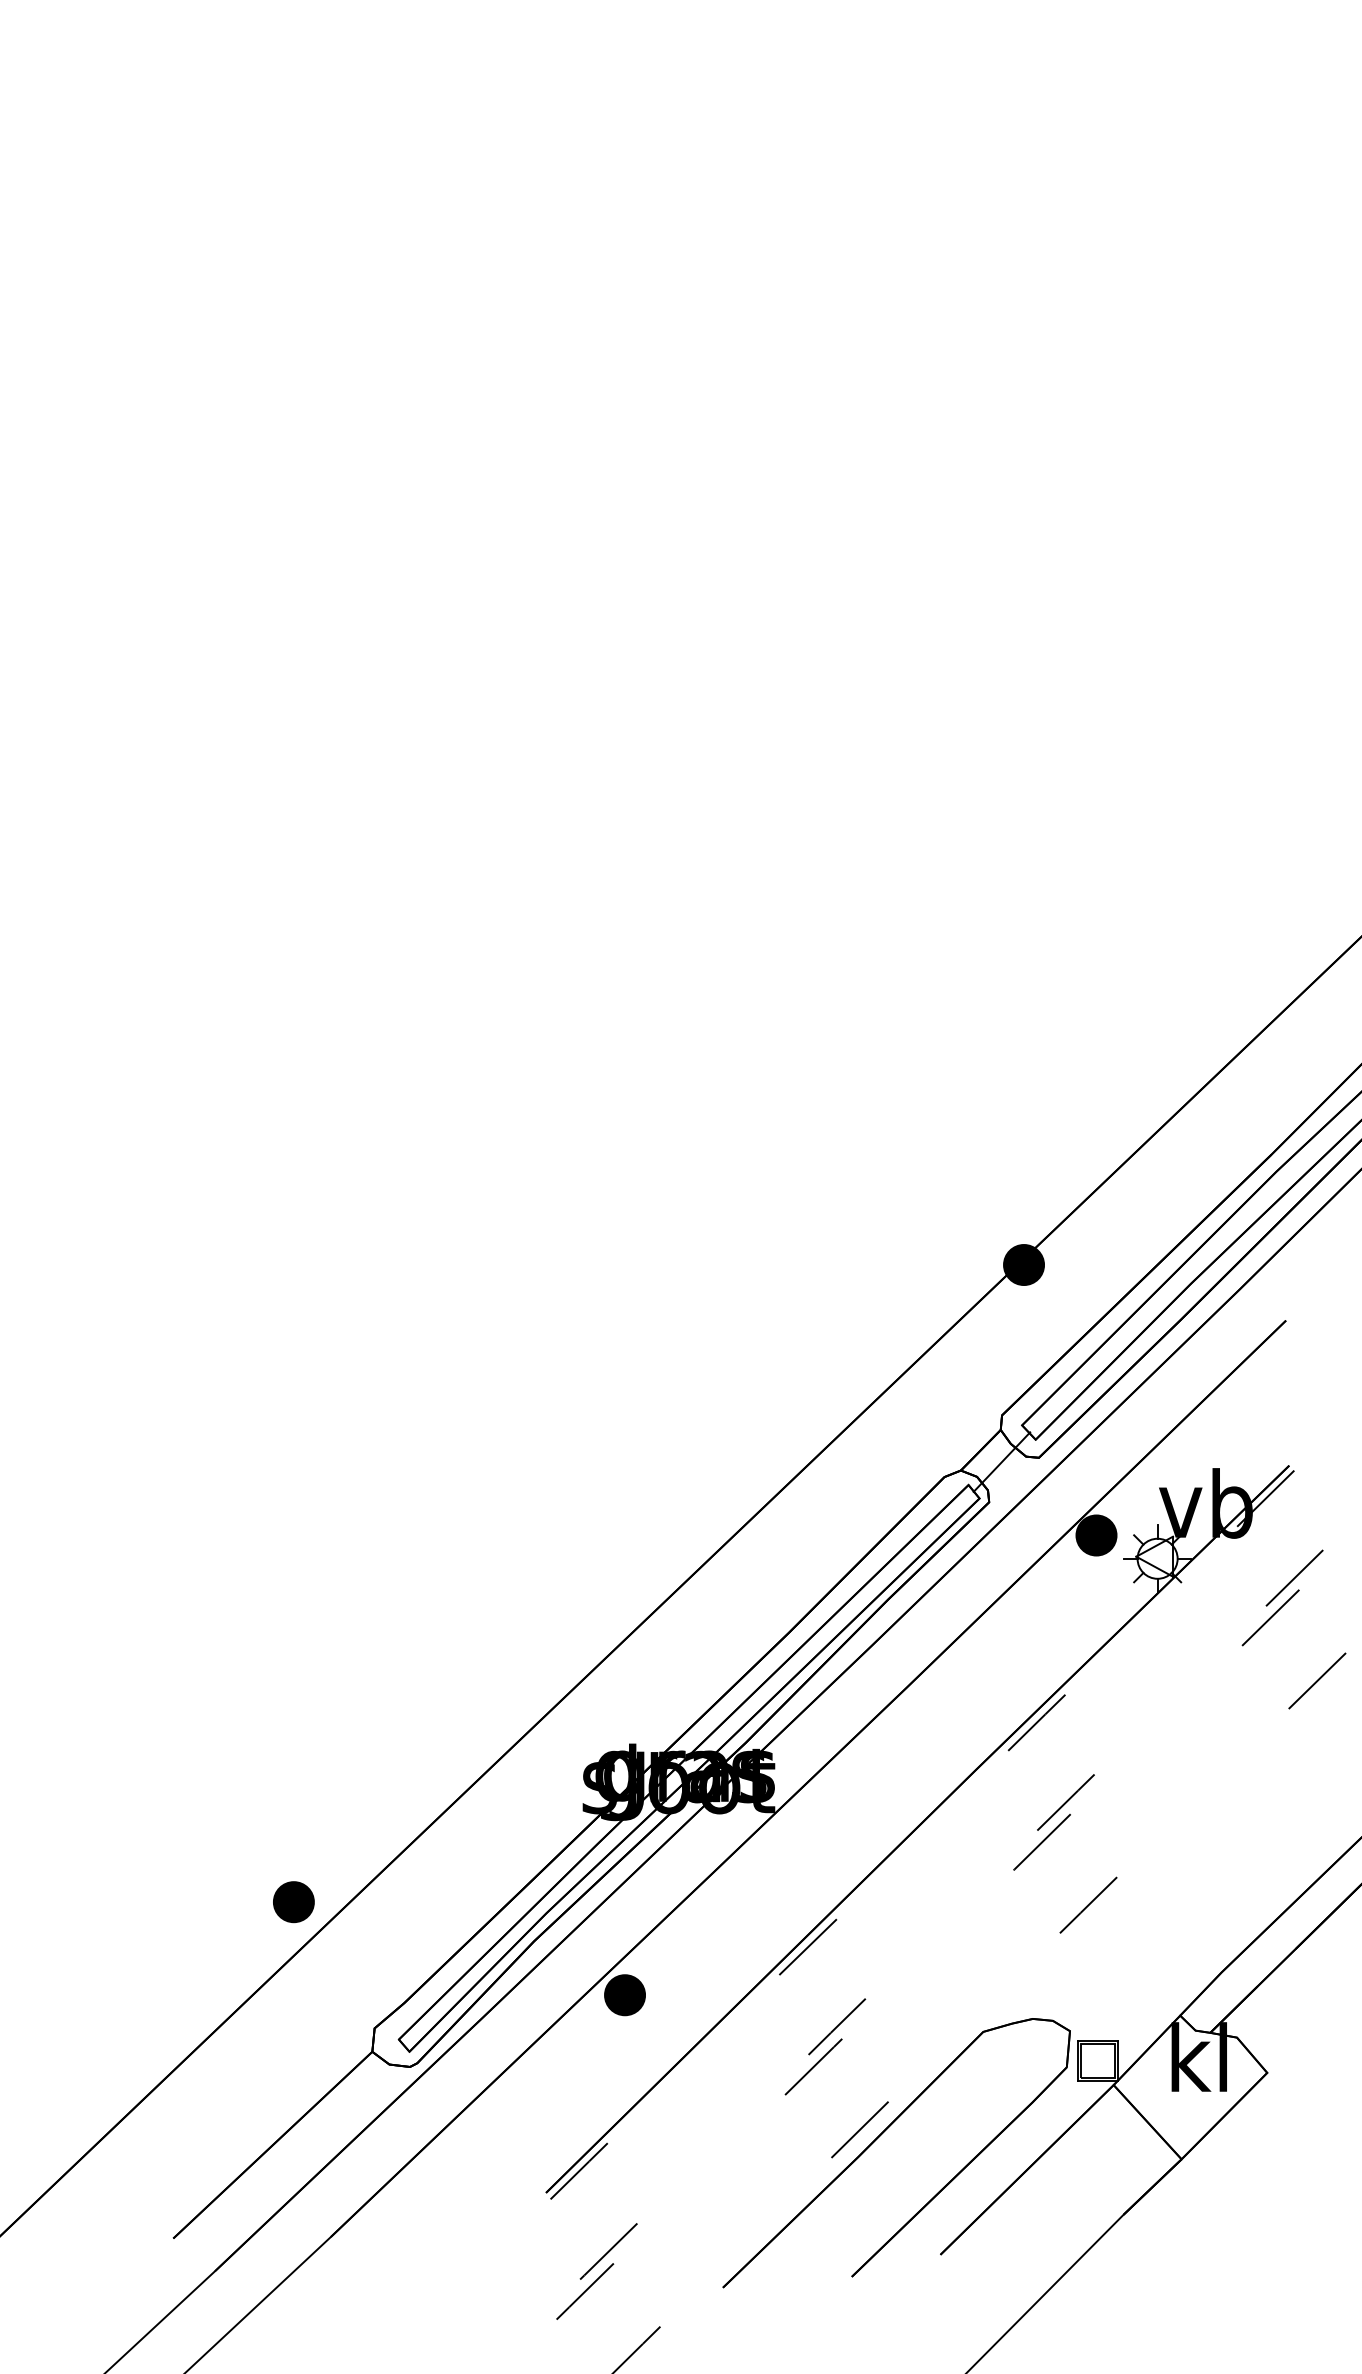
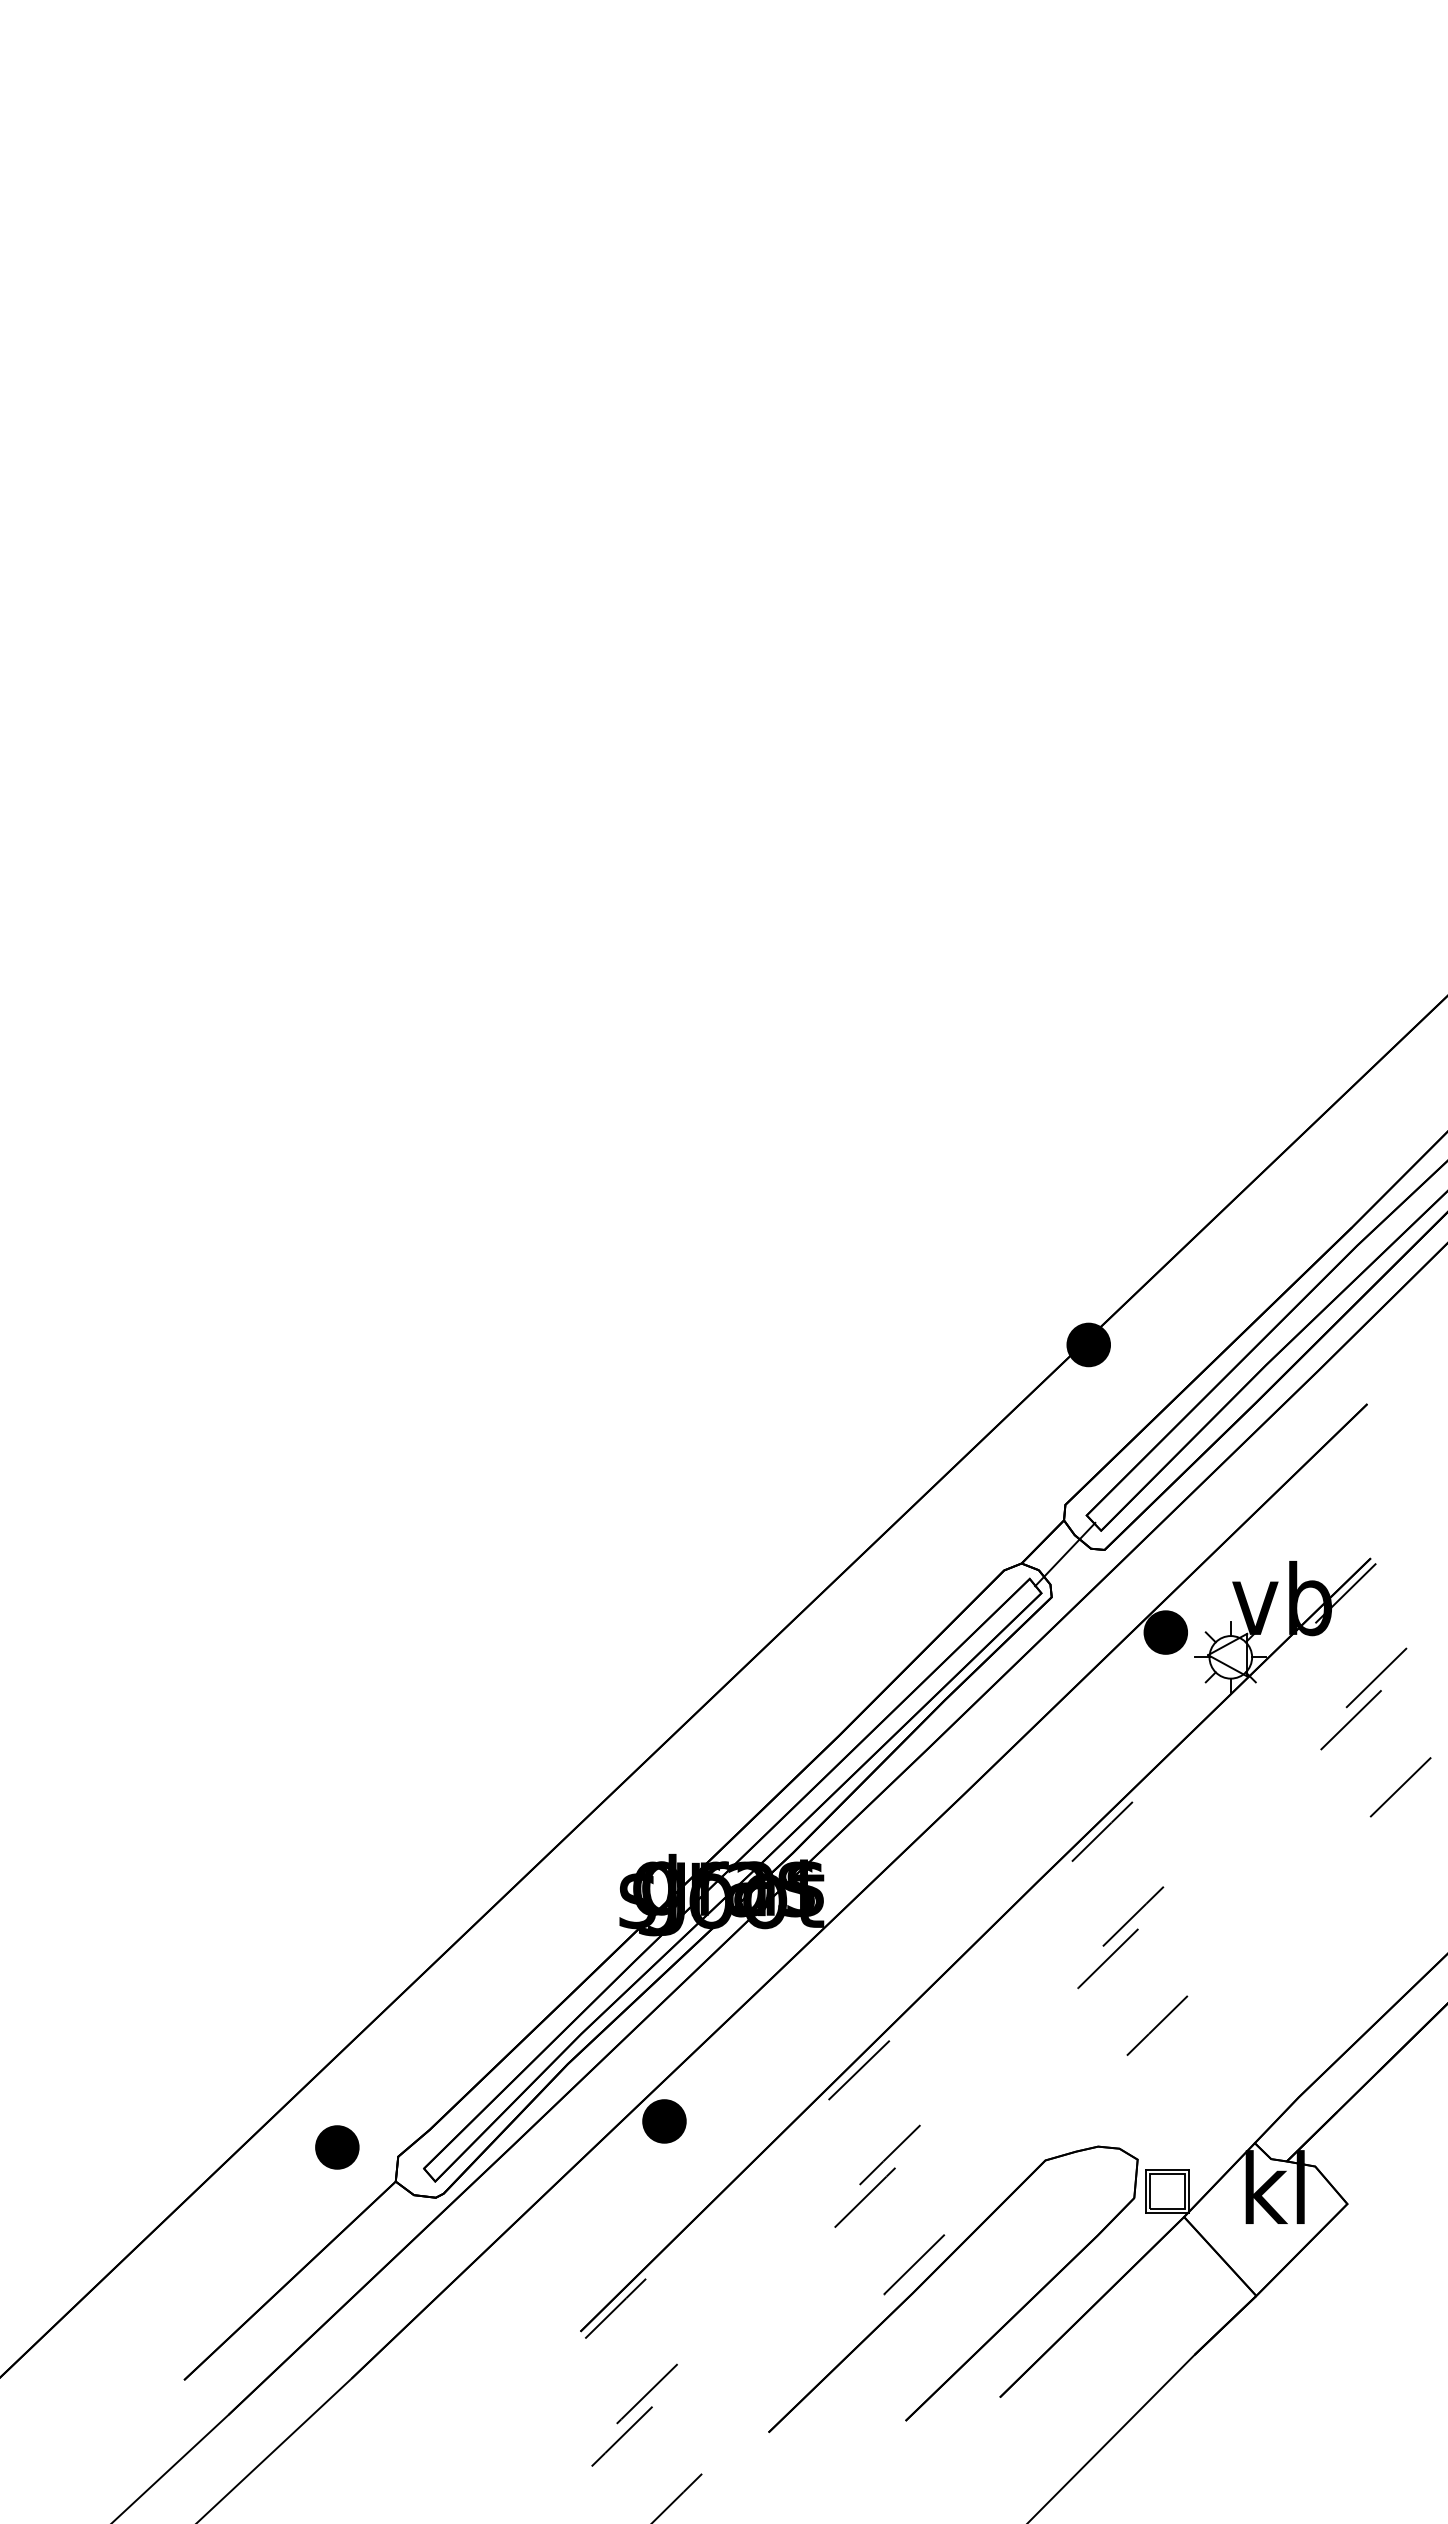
part: (294, 1902) -> (337, 2147), moved

